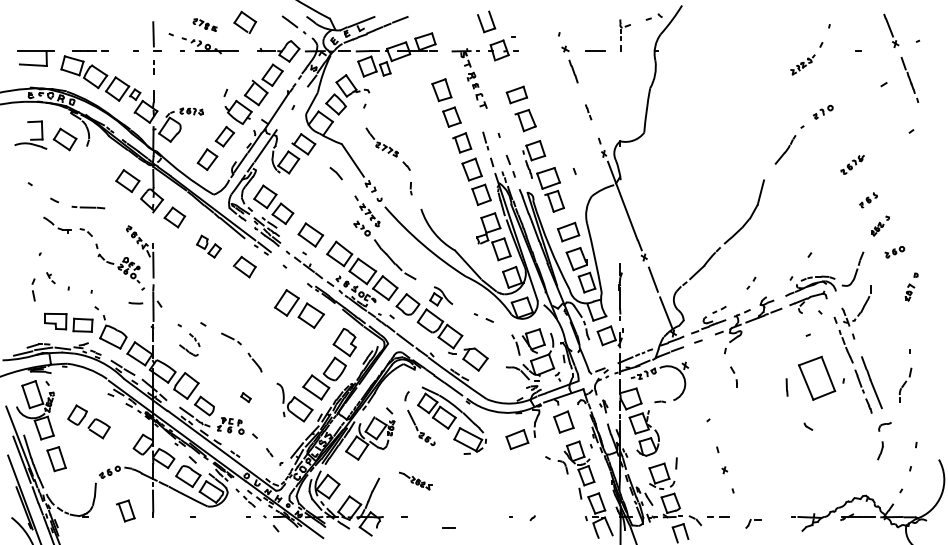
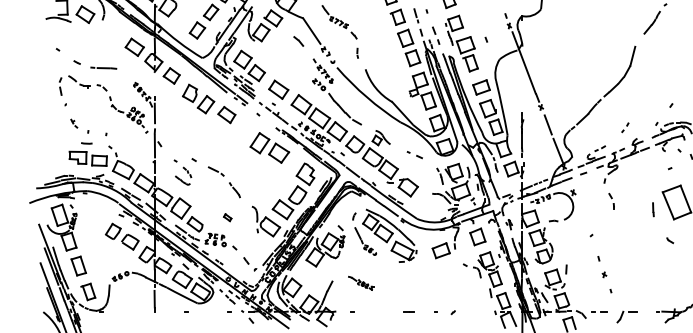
part: (208, 246) -> (198, 98), size x1.67
part: (33, 289) -> (60, 86), moved
line: (135, 302) -> (86, 142), moved
part: (88, 421) -> (121, 236), moved
part: (125, 510) -> (88, 291), moved
part: (753, 523) -> (626, 316), size x1.67
line: (448, 527) -> (409, 311), moved

